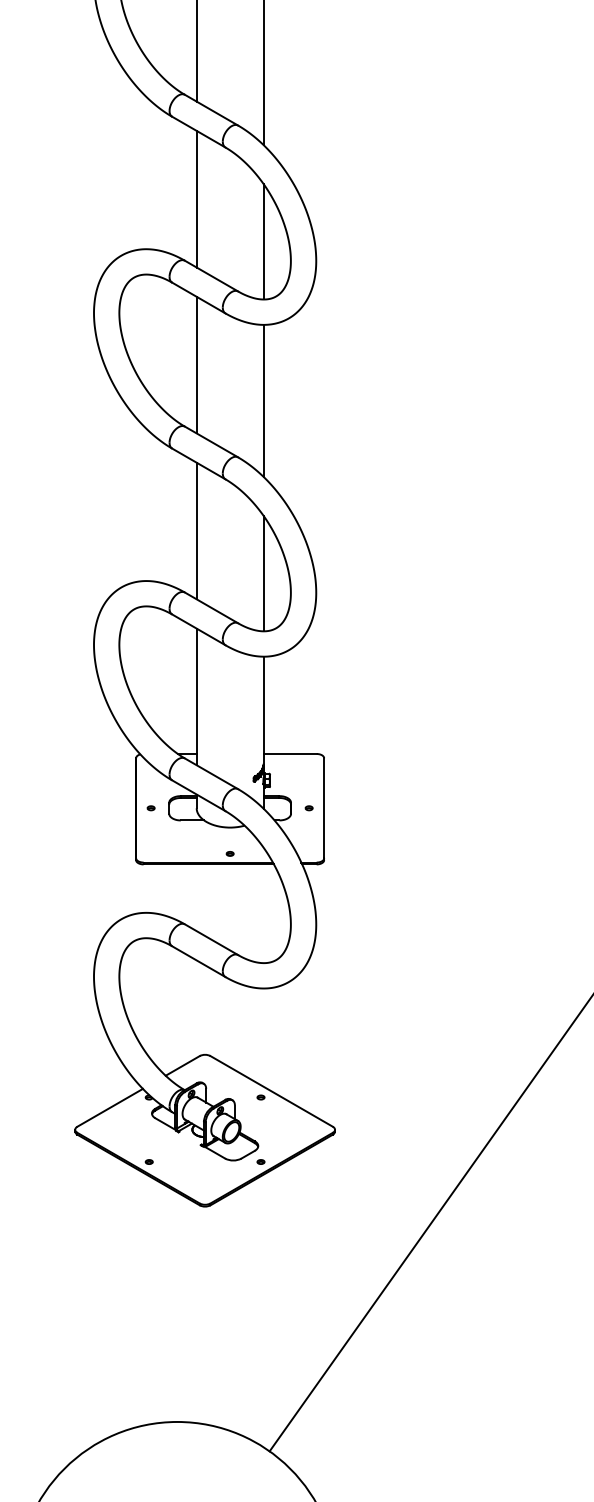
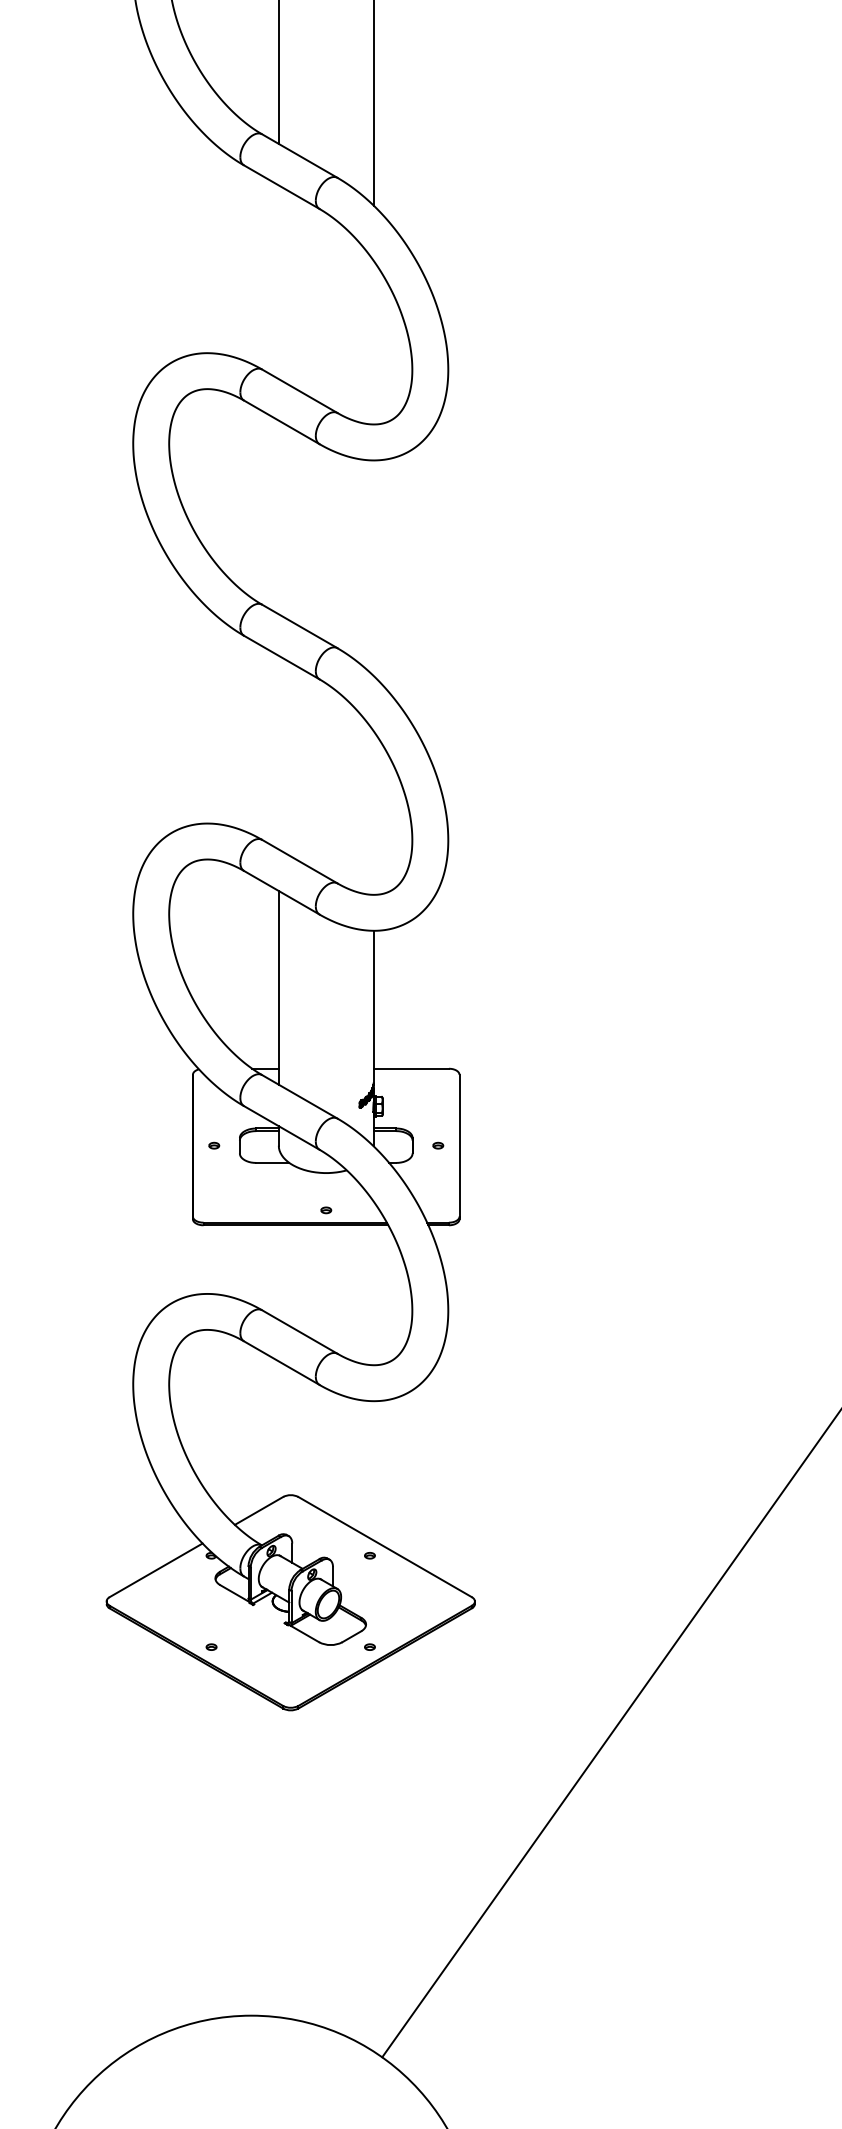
line: (196, 198) -> (278, 281), removed
line: (263, 241) -> (373, 342), removed
line: (196, 364) -> (278, 516), removed
line: (263, 400) -> (373, 567), removed
line: (196, 530) -> (278, 751), removed
line: (263, 573) -> (373, 812), removed

